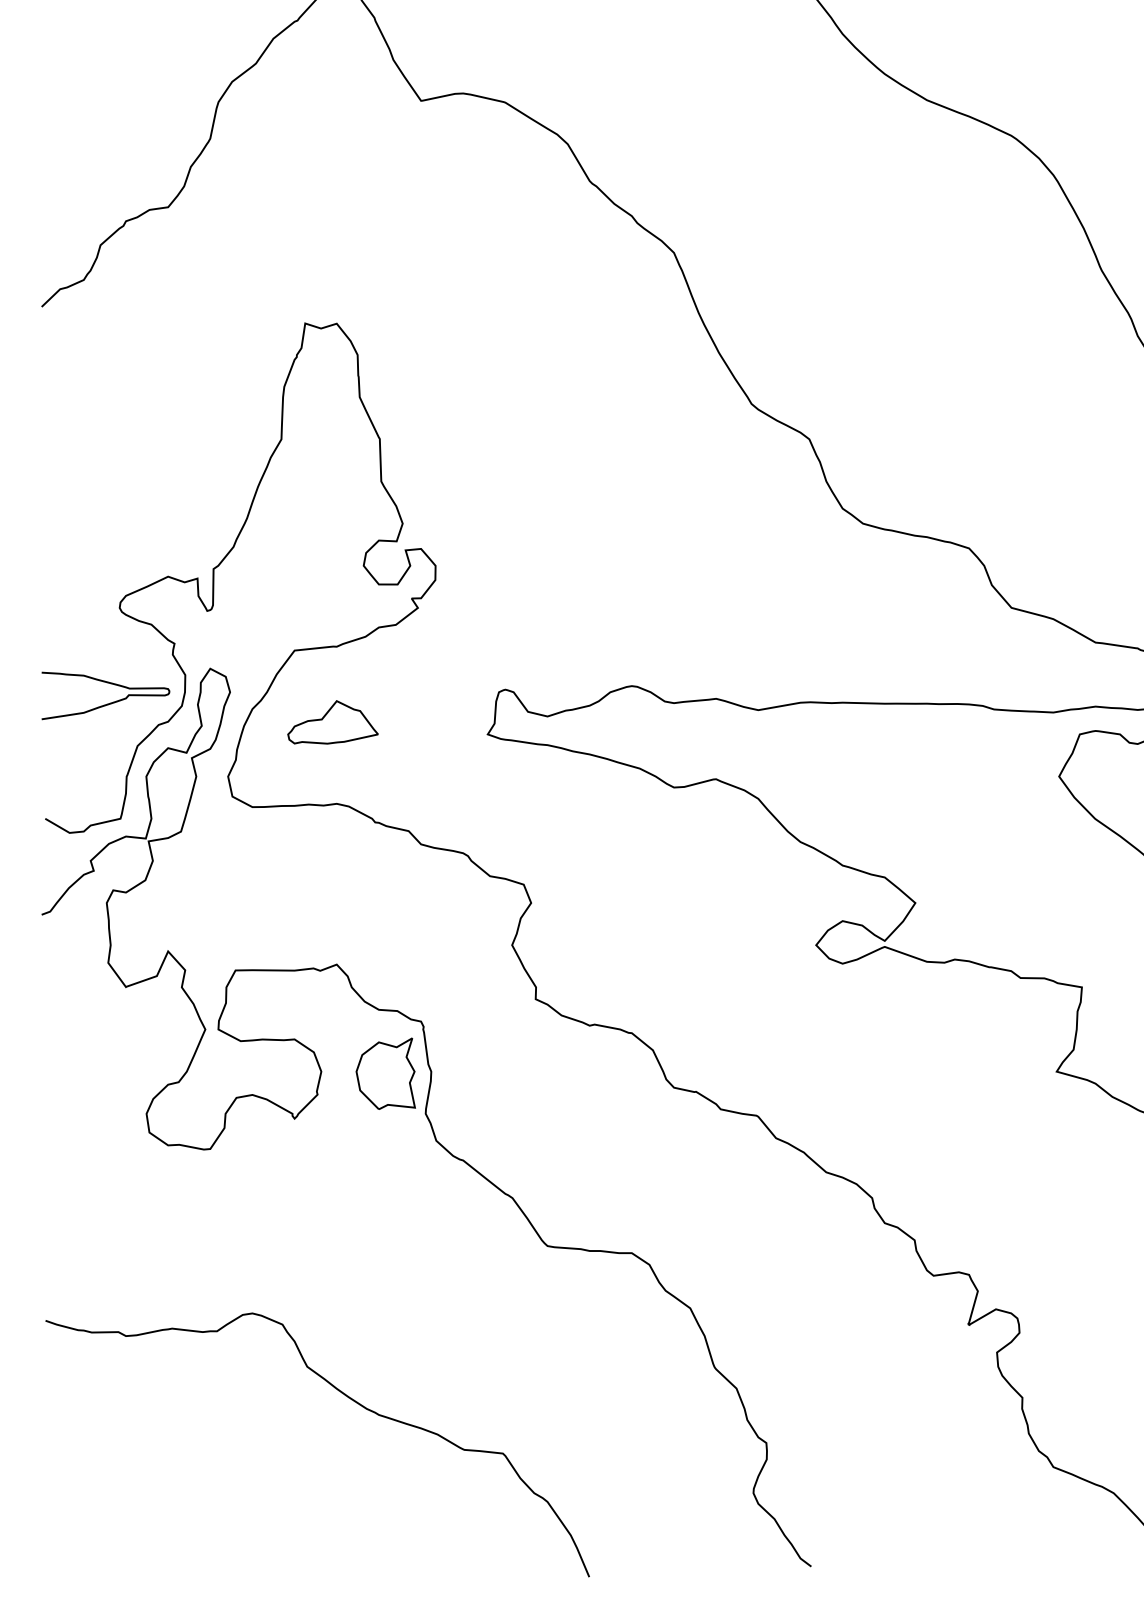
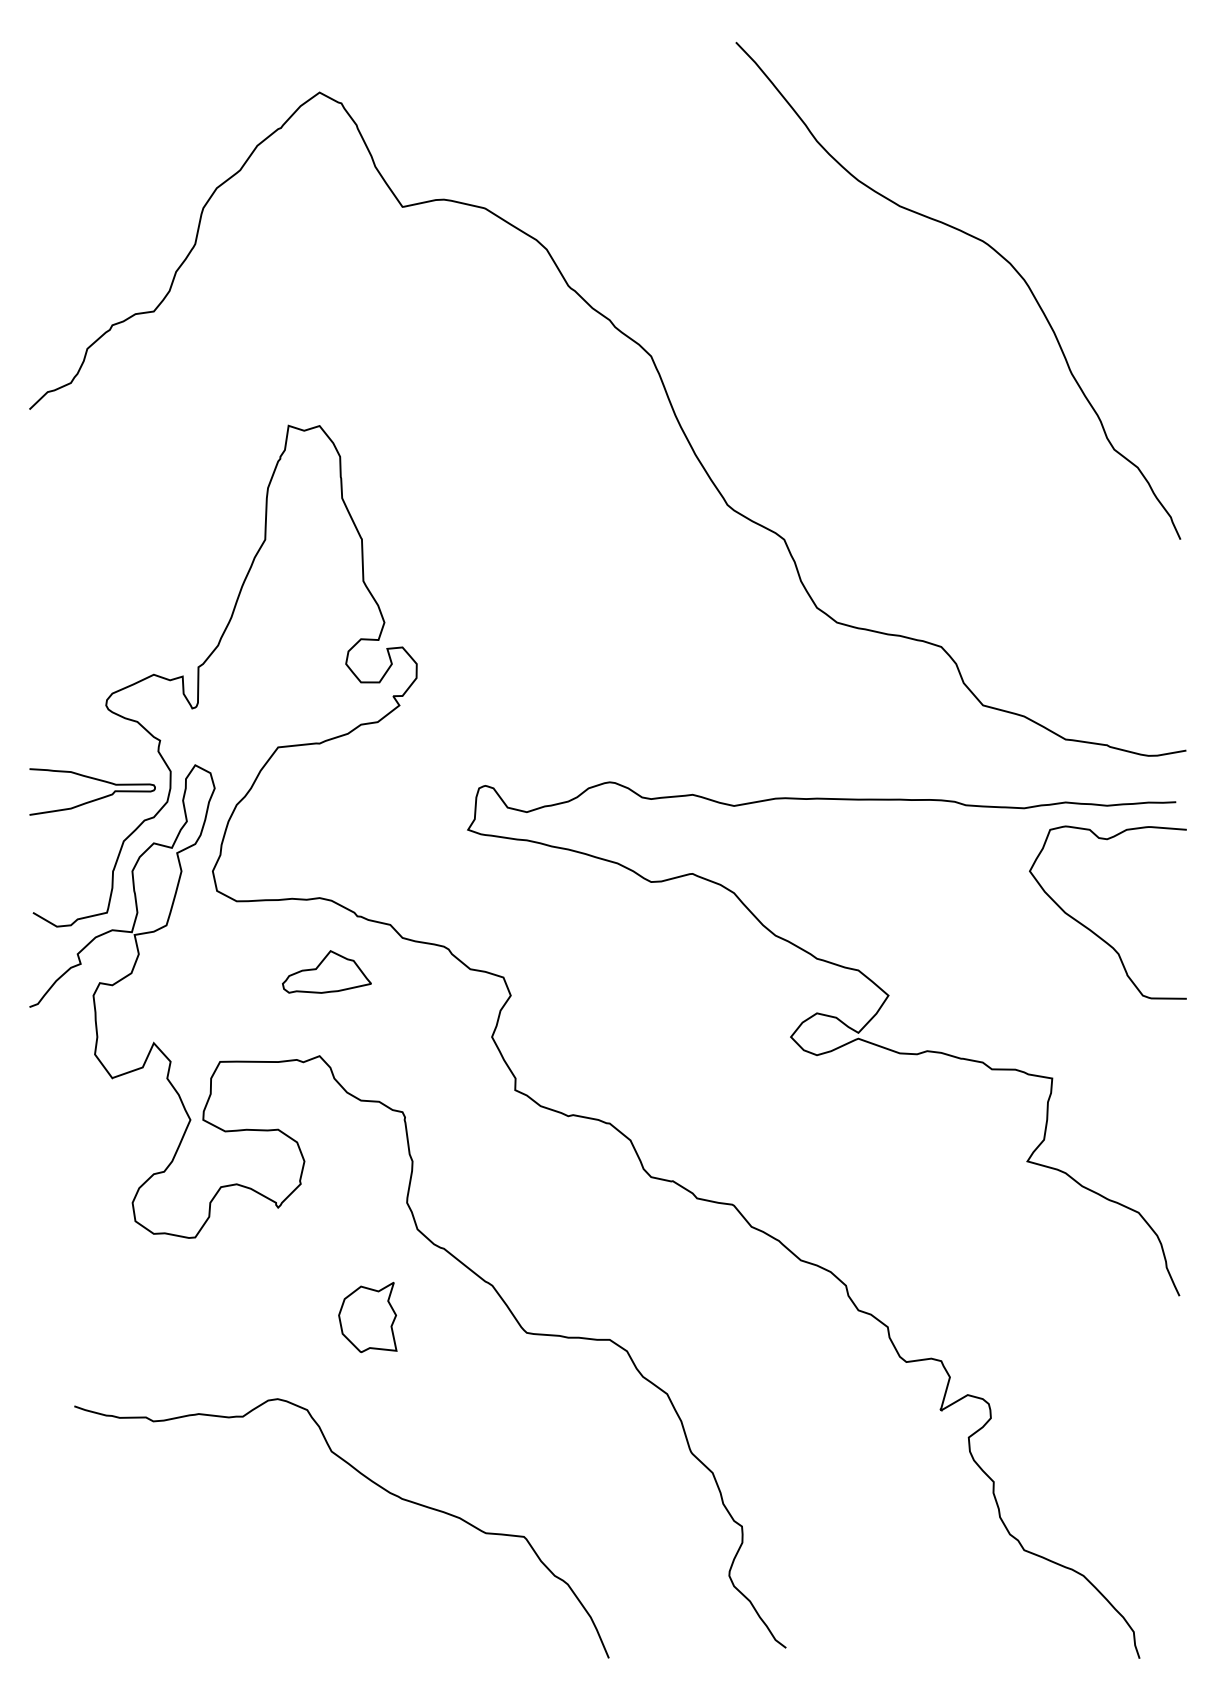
part: (332, 721) -> (326, 971), moved
part: (385, 1073) -> (367, 1317), moved
curve: (349, 1399) -> (373, 1483), moved

